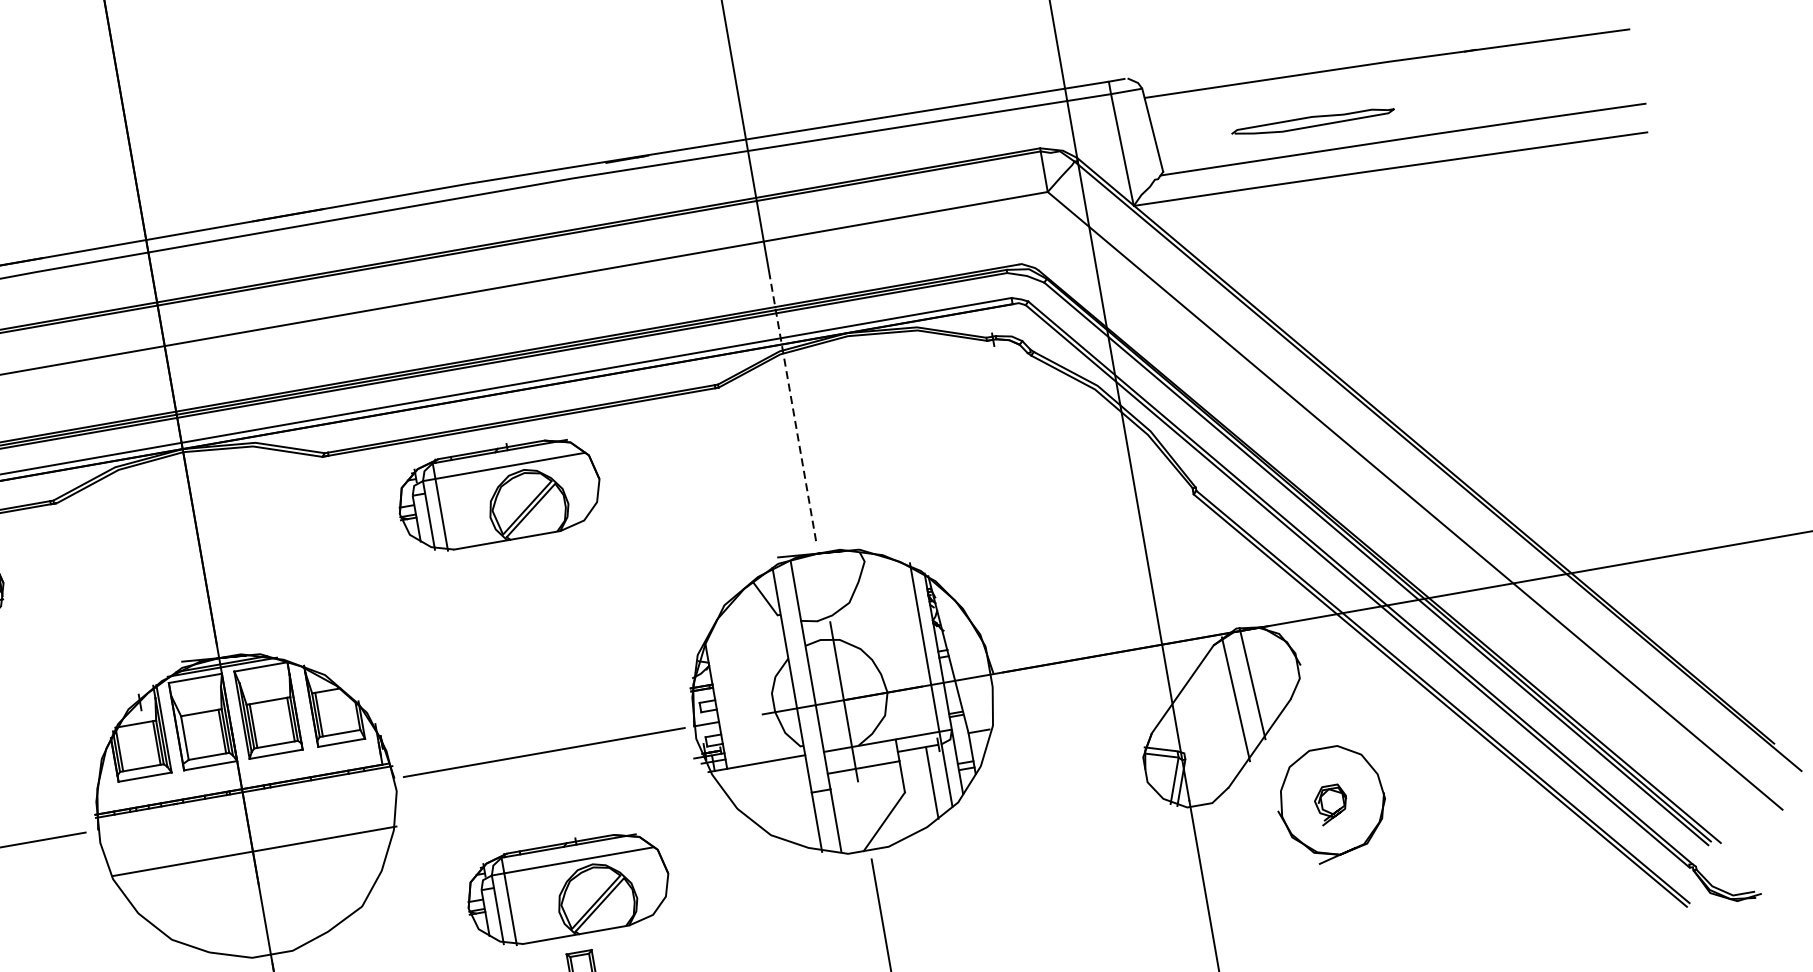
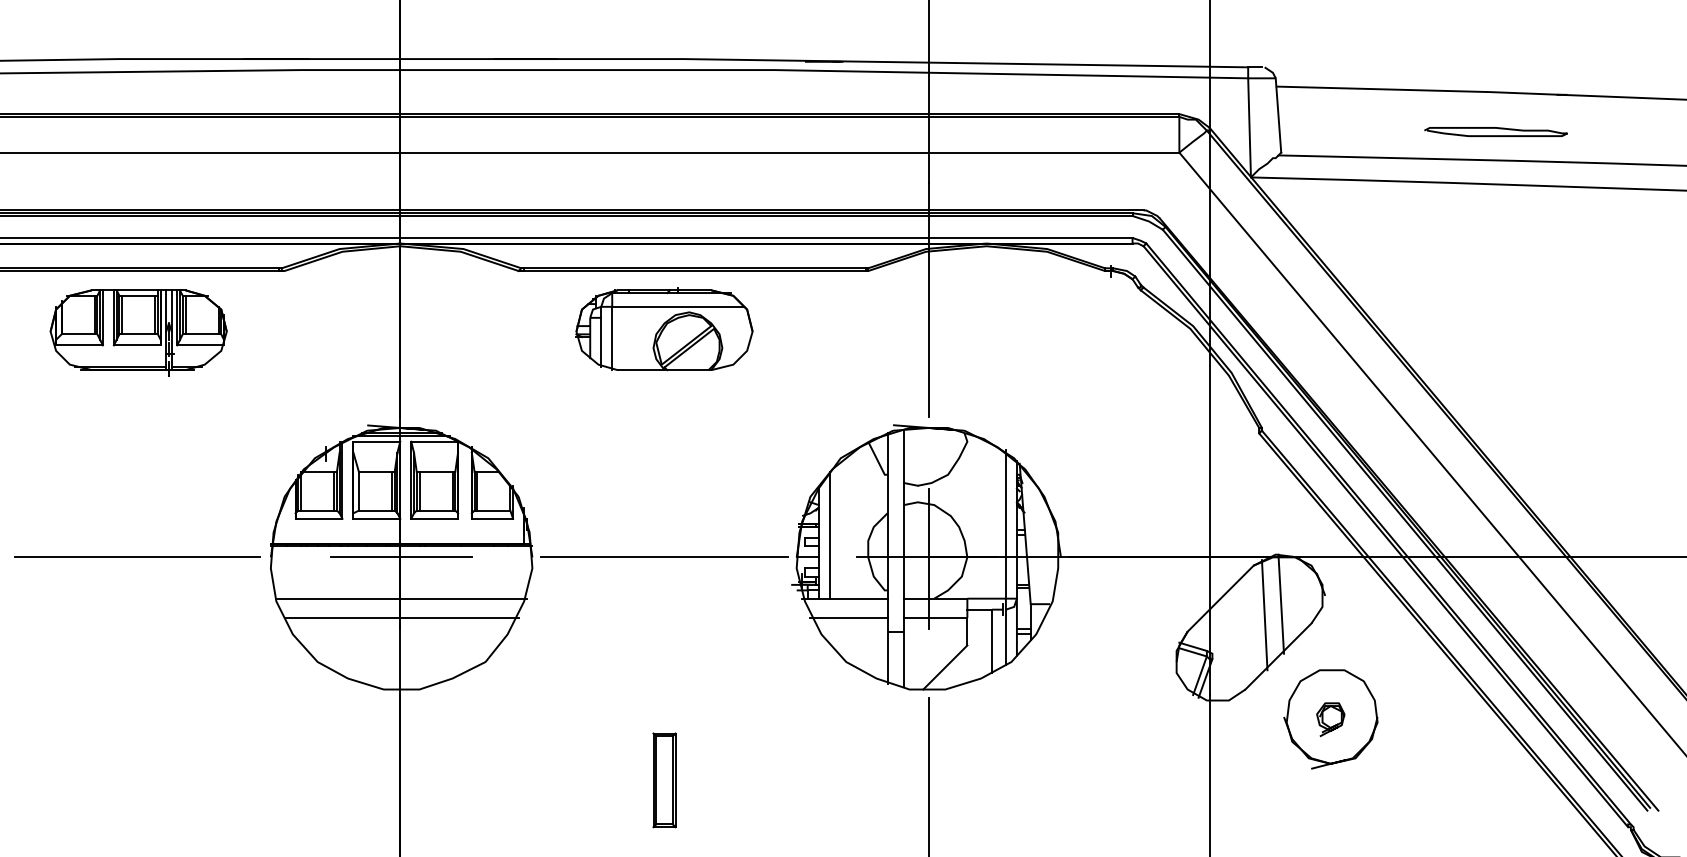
curve: (1311, 117) -> (1495, 128), moved
line: (792, 408) -> (928, 299), dashed -> solid
line: (726, 695) -> (829, 535), added
line: (764, 784) -> (848, 617), added
line: (246, 804) -> (401, 557), added
line: (258, 872) -> (401, 617), added
part: (568, 888) -> (664, 677), removed

